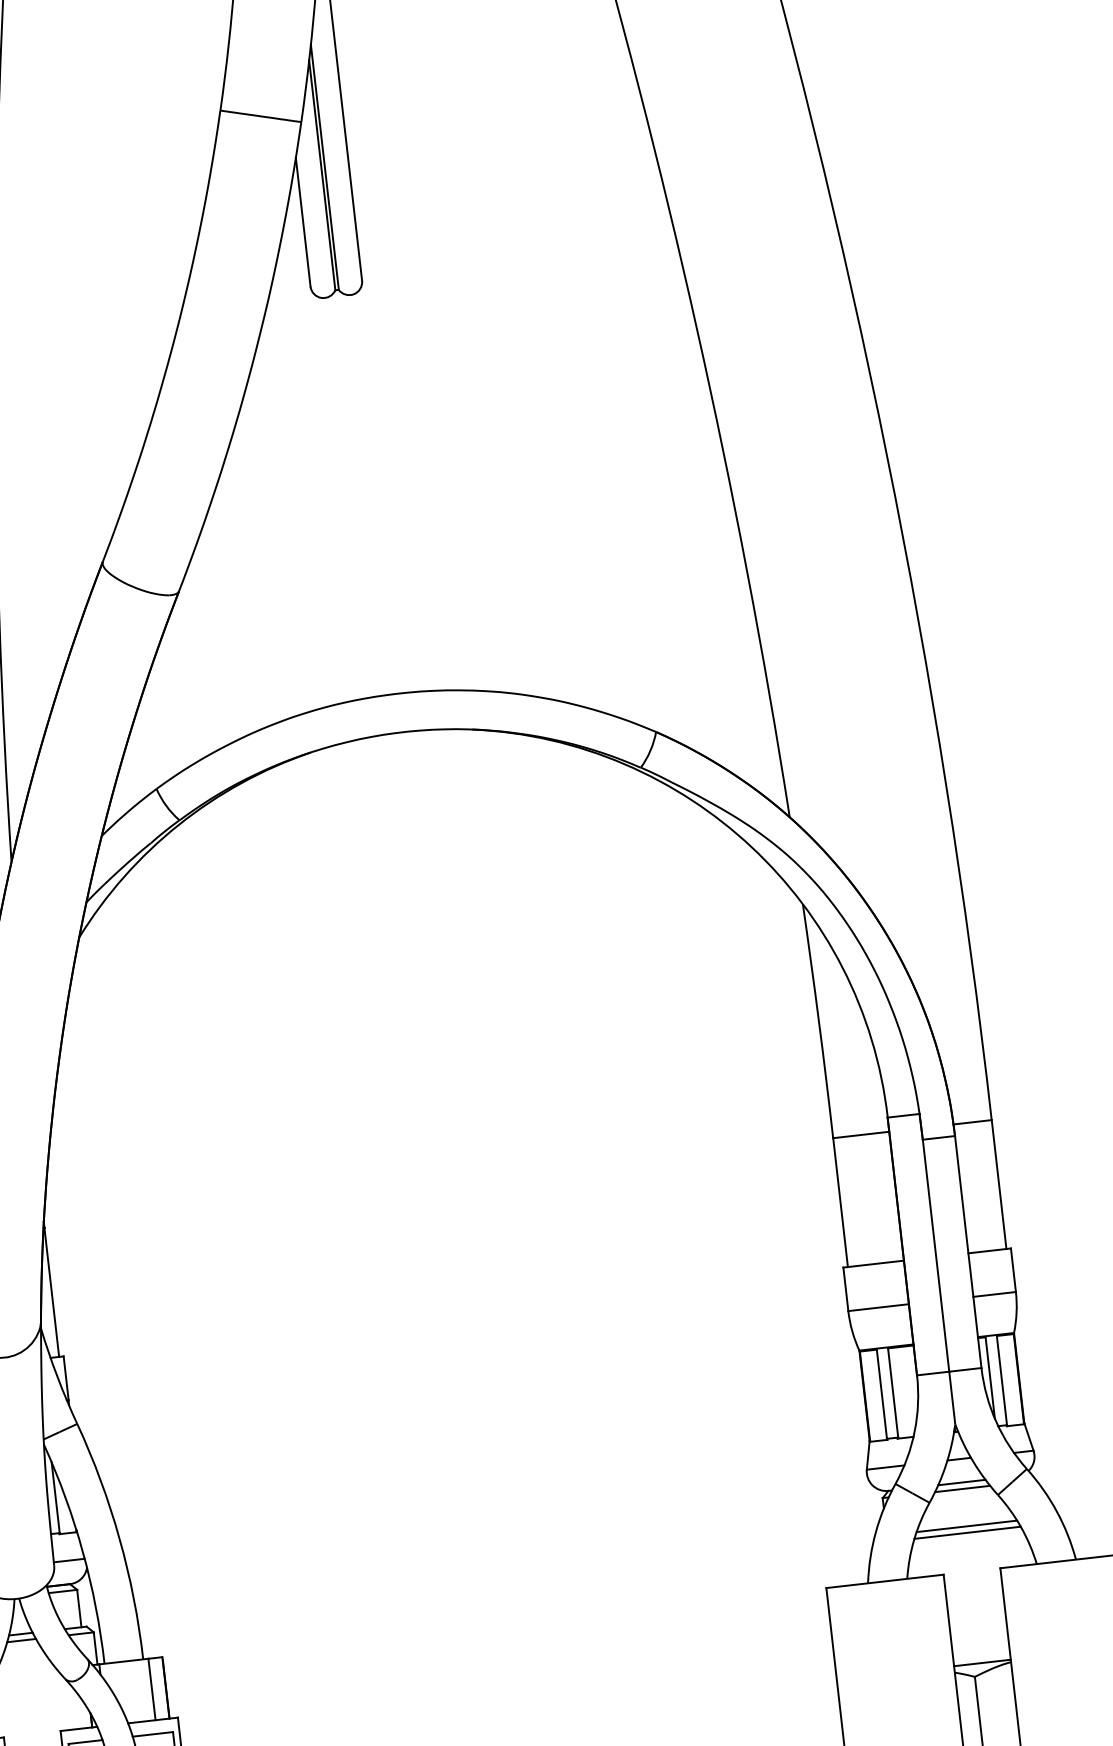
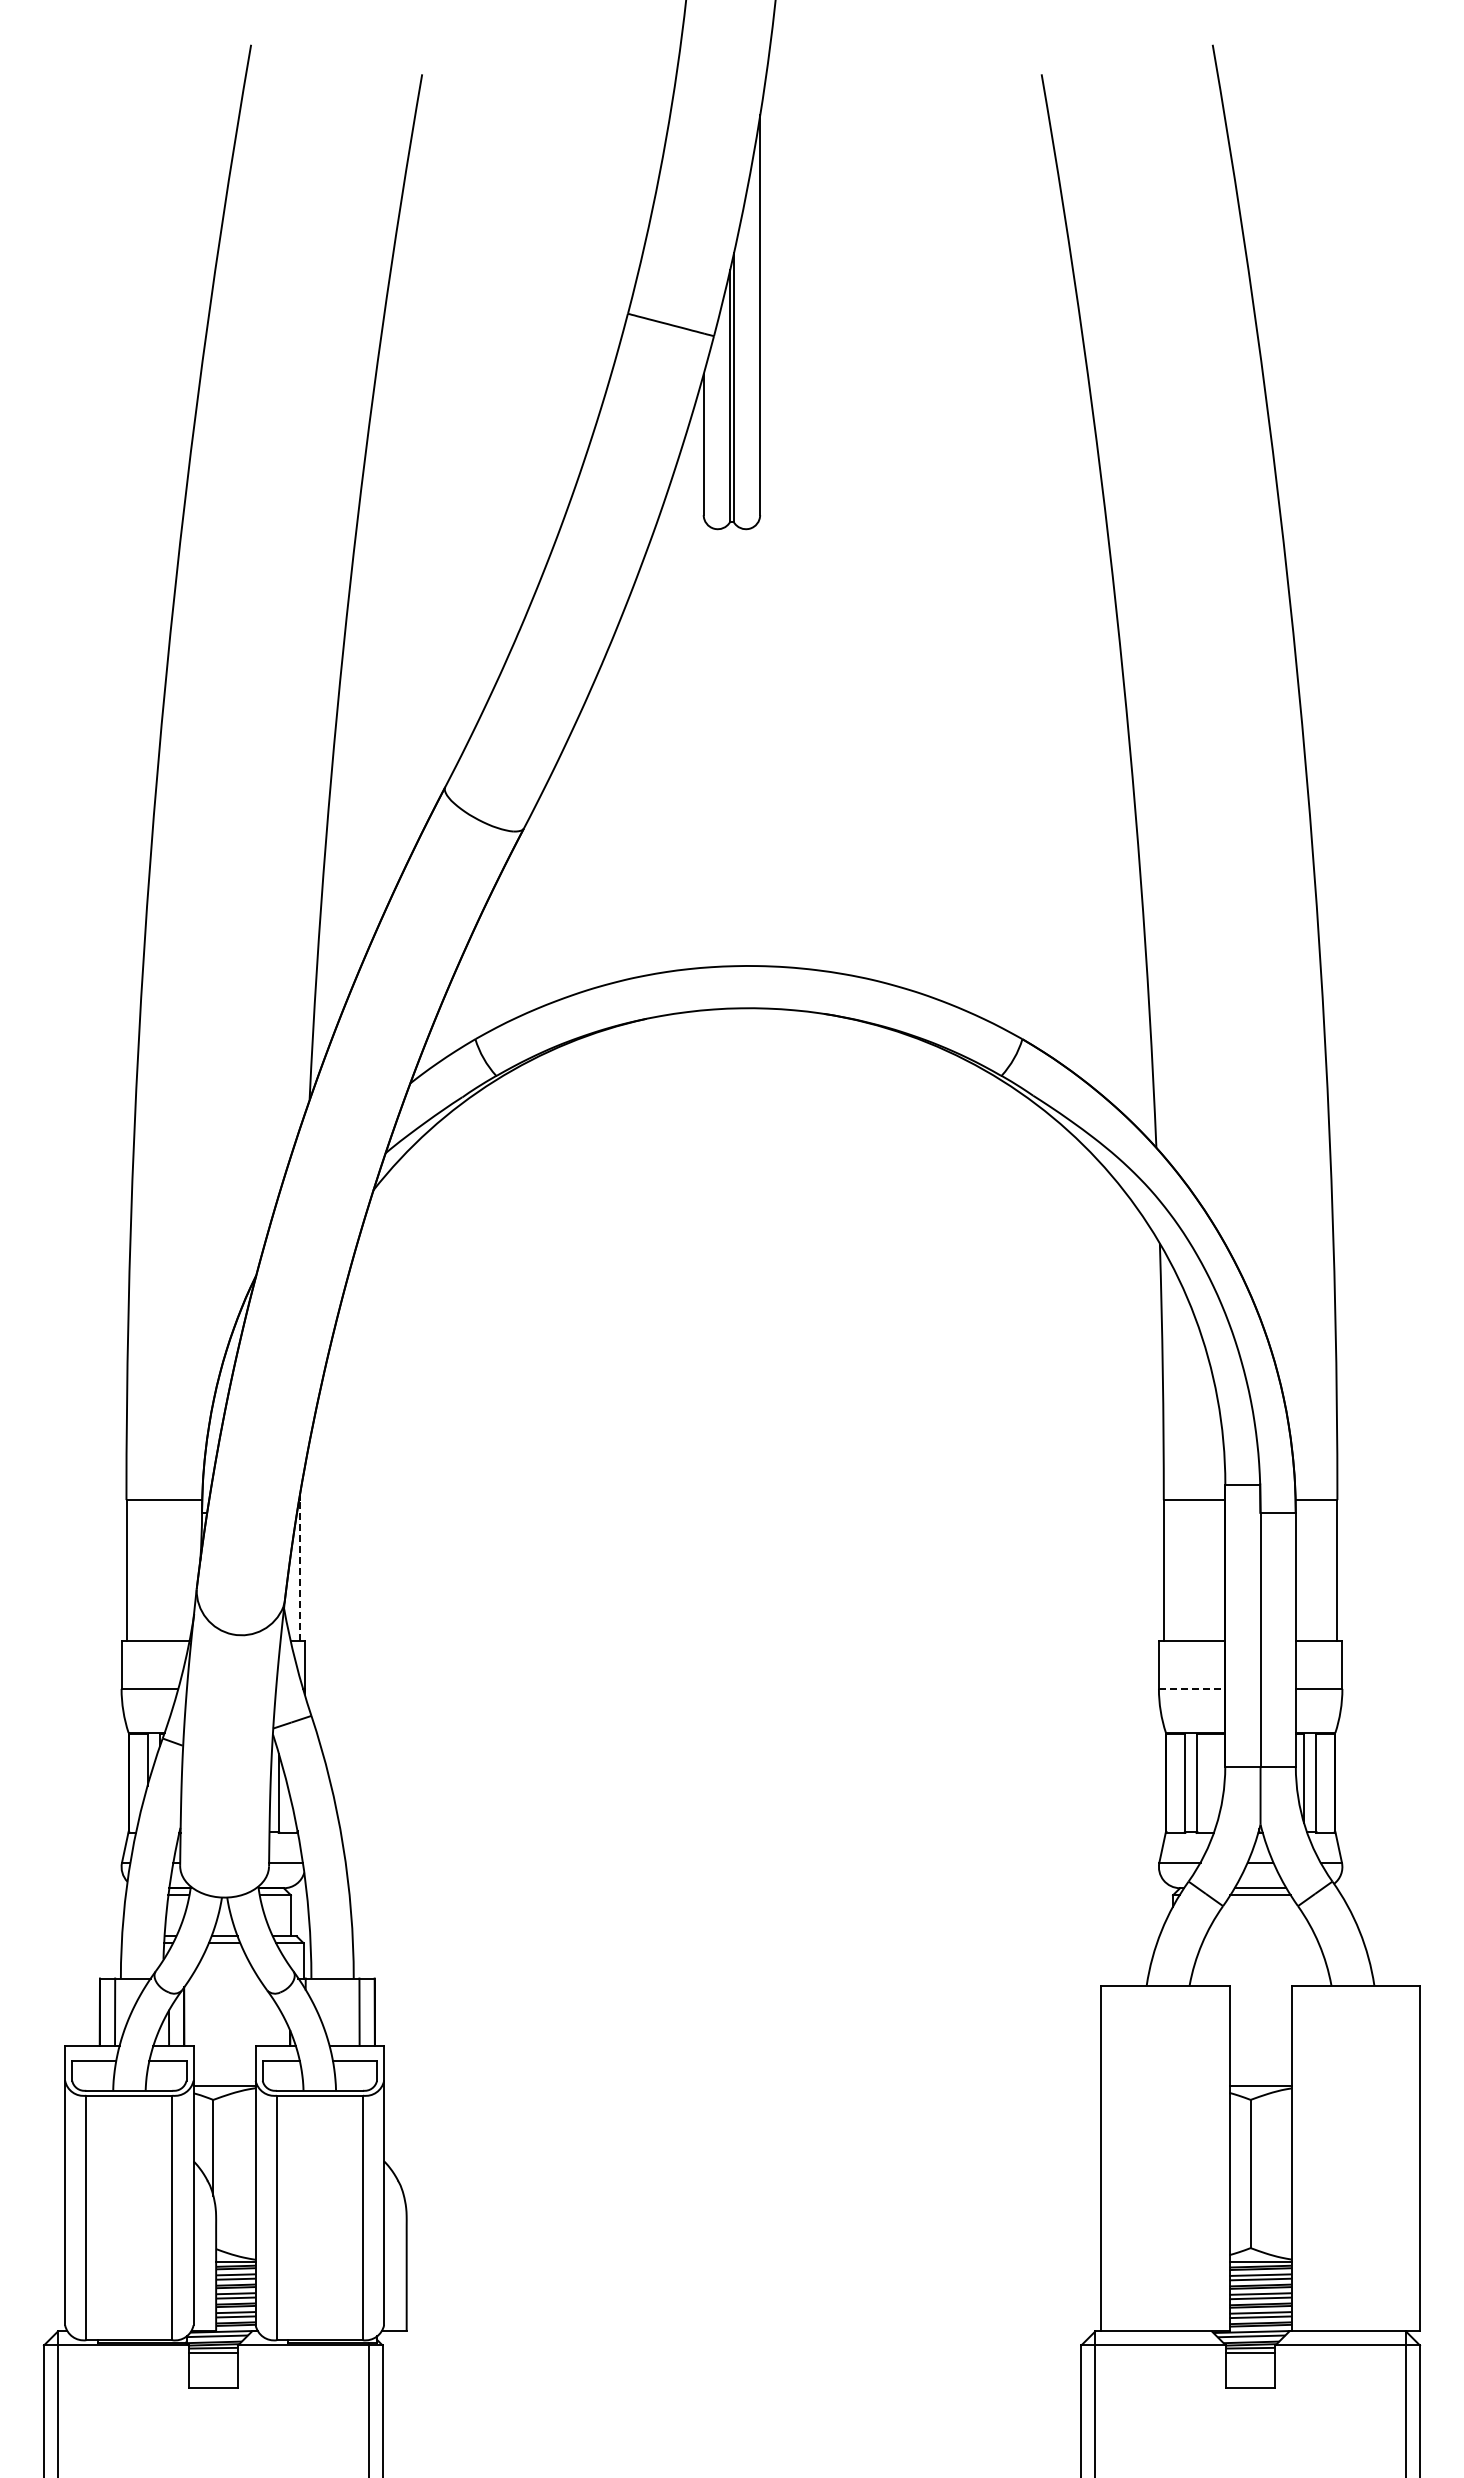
line: (52, 1292) -> (300, 1570), solid -> dashed
line: (878, 1307) -> (1192, 1688), solid -> dashed
line: (966, 1526) -> (1260, 1936), removed
line: (967, 1533) -> (1260, 1943), removed

